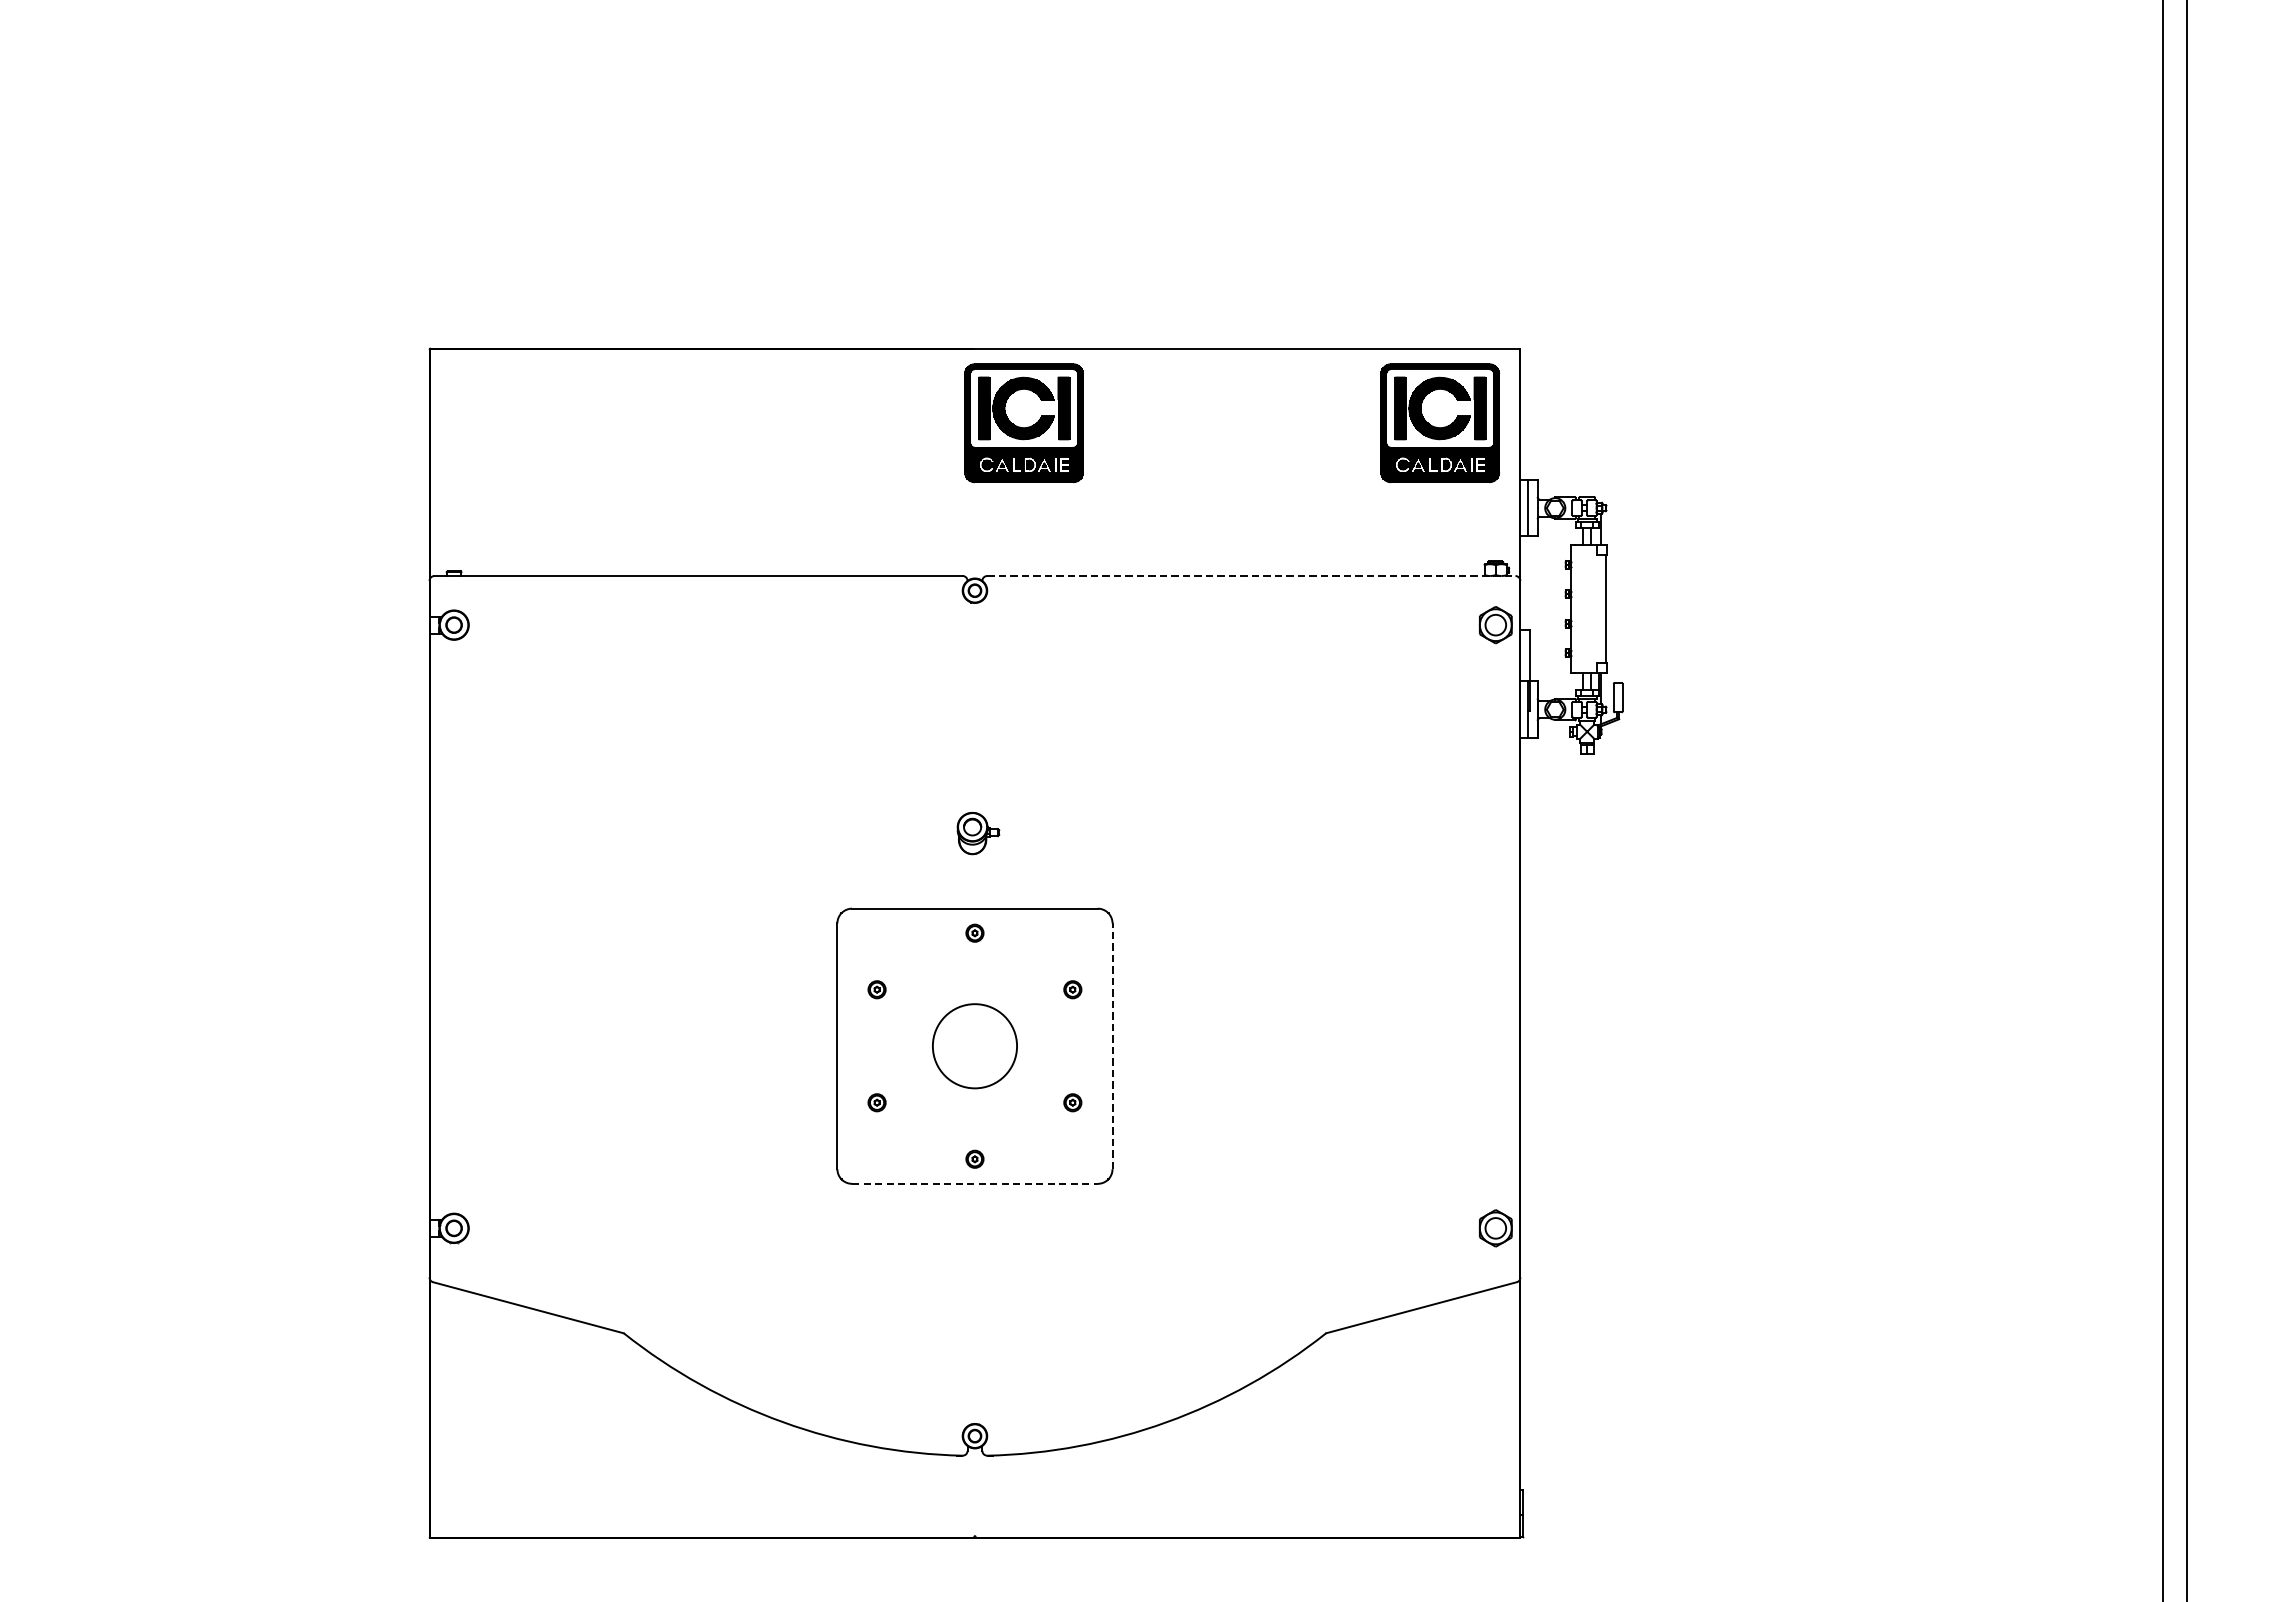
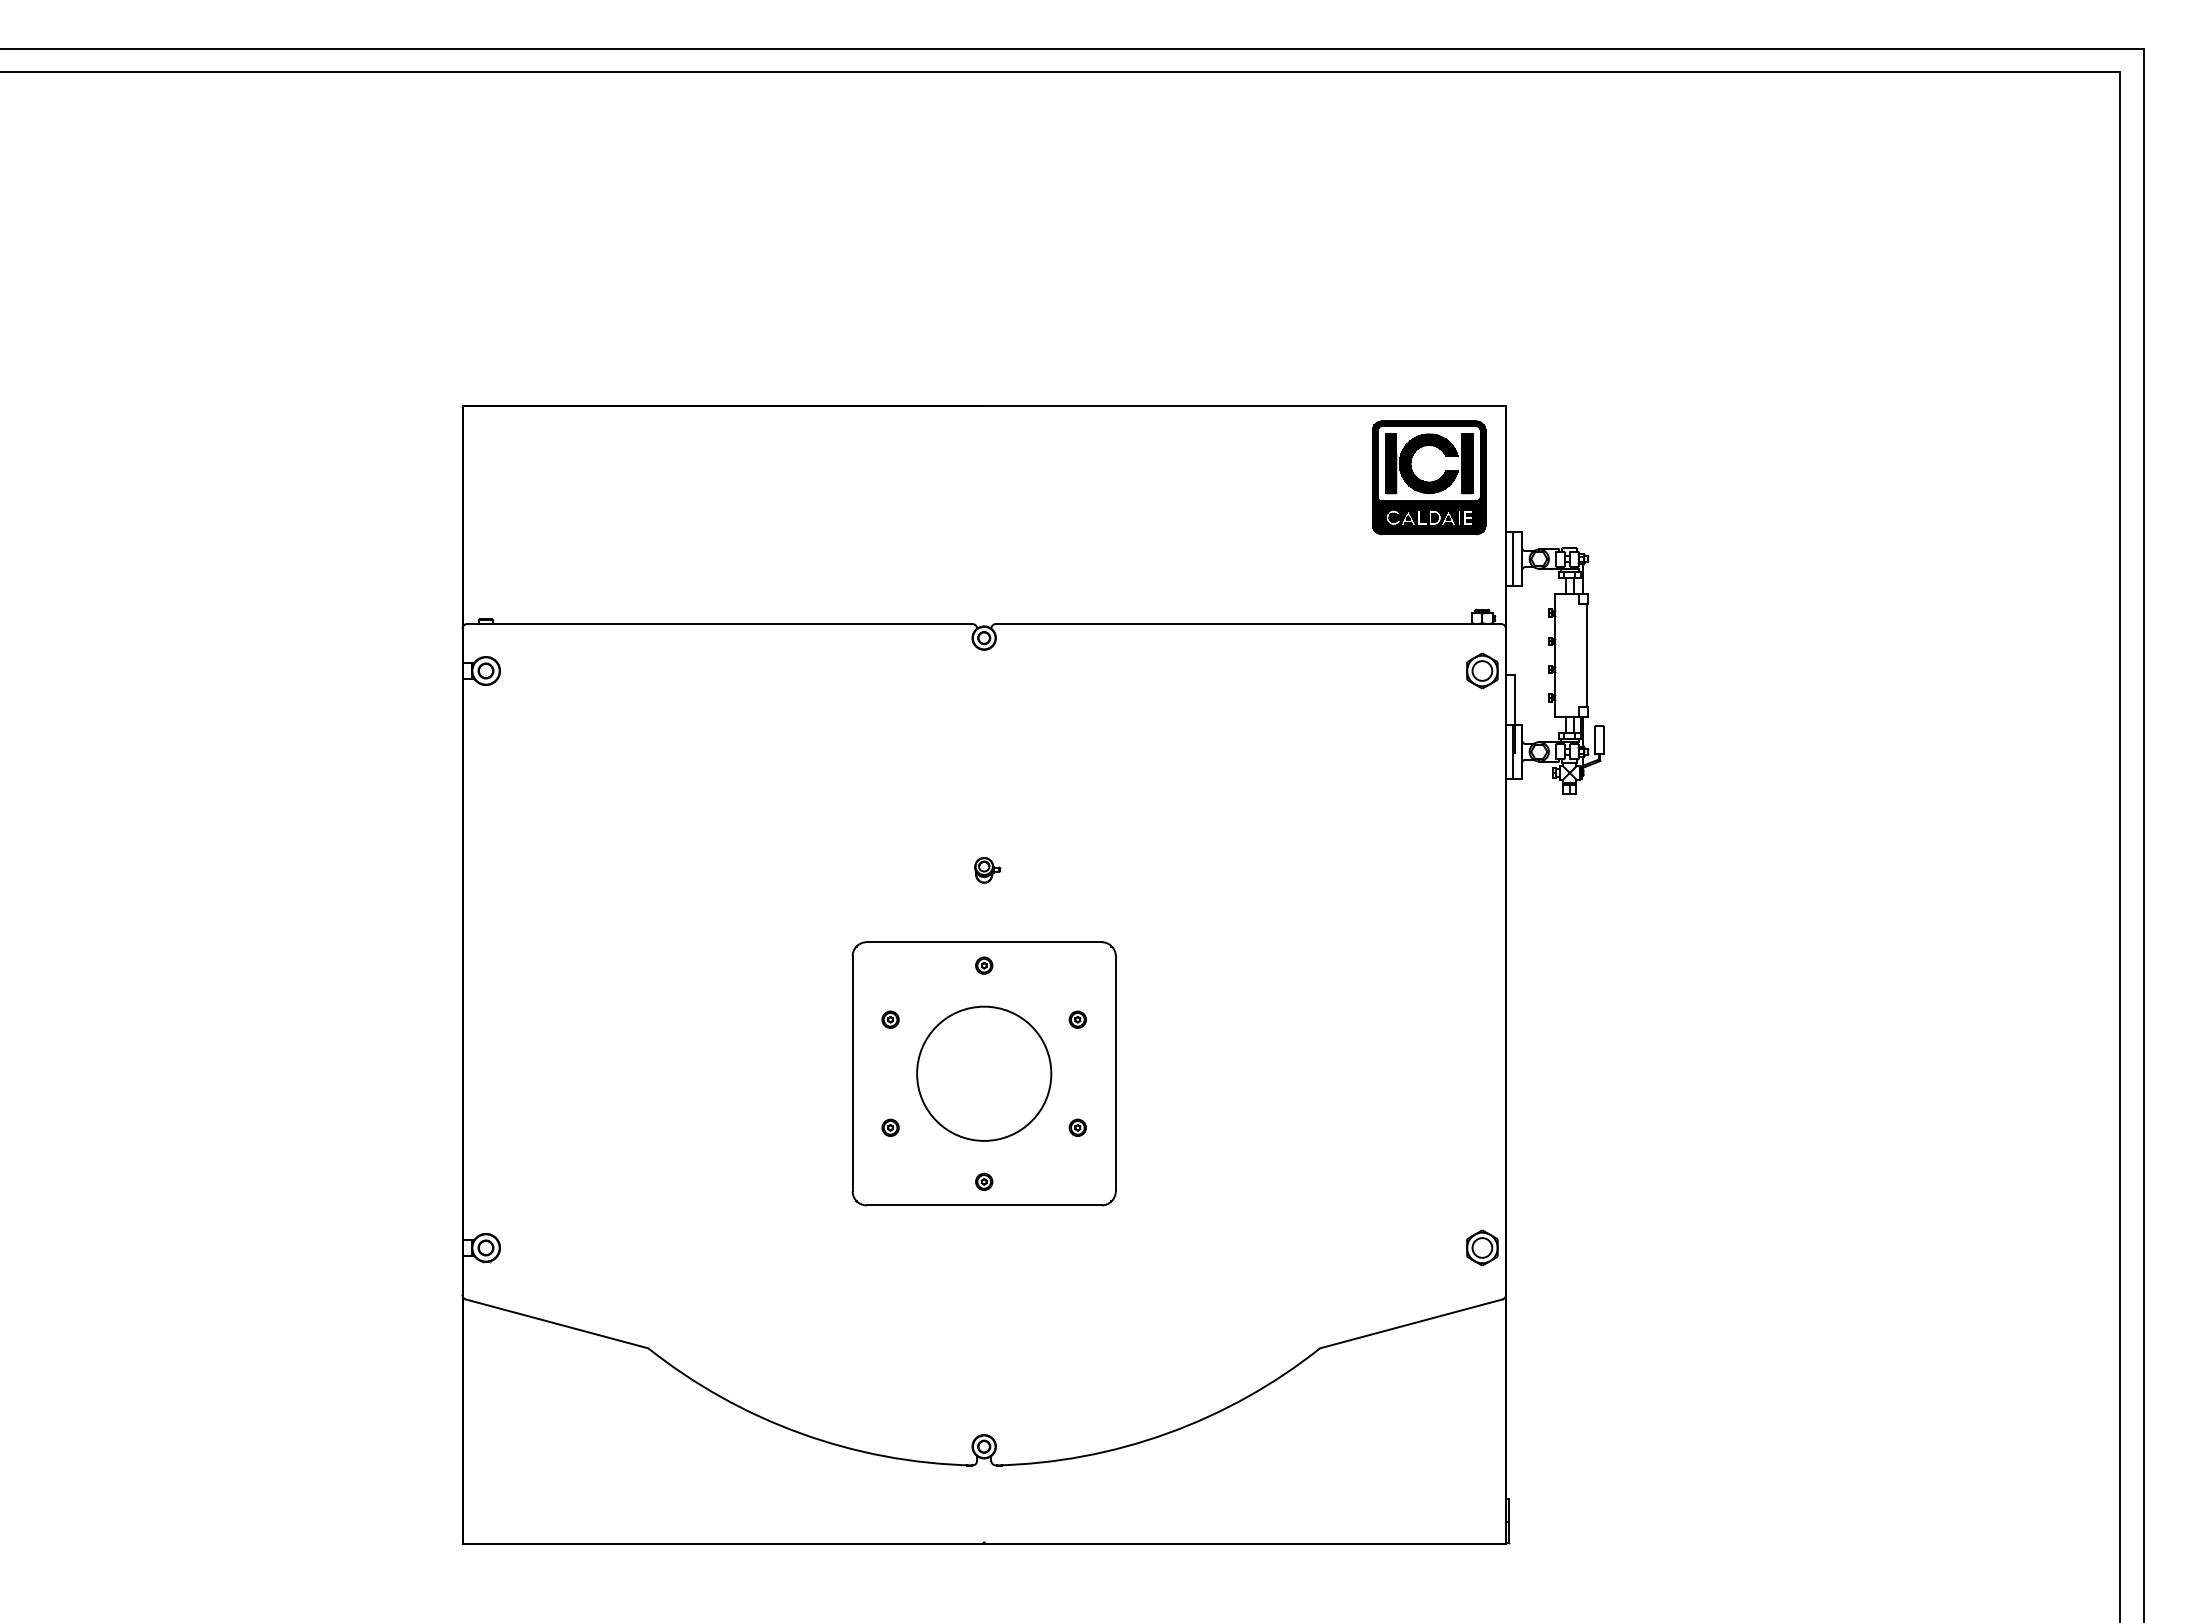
part: (1023, 422) -> (1030, 477), removed
line: (1251, 576) -> (1248, 624), dashed -> solid
part: (978, 833) -> (987, 870), size x0.62
circle: (975, 1045) -> (984, 1073), size x1.67
line: (1112, 1045) -> (1115, 1073), dashed -> solid
line: (975, 1183) -> (984, 1205), dashed -> solid

